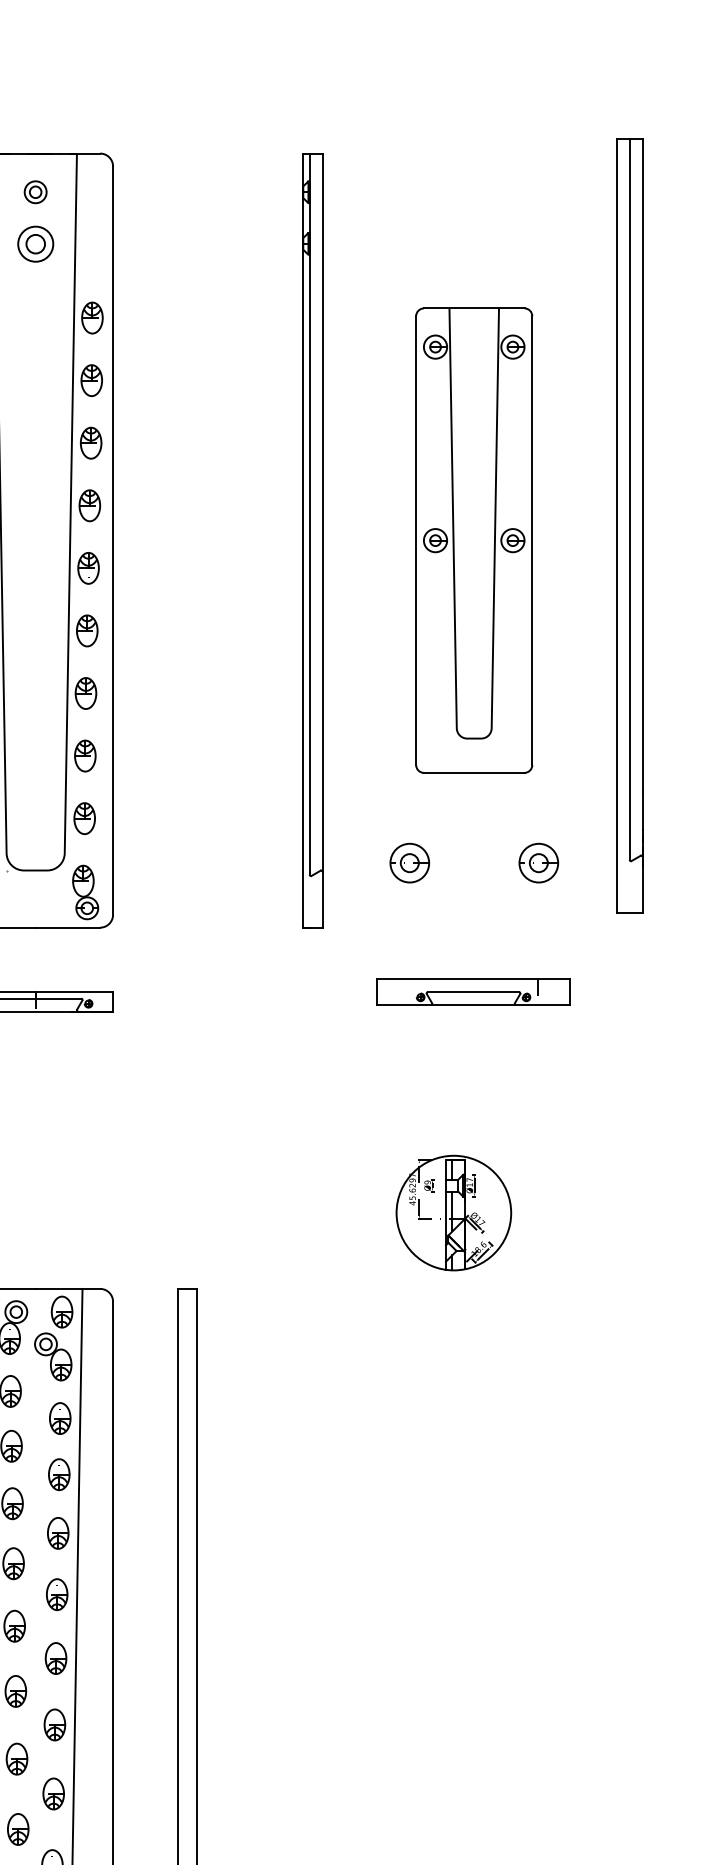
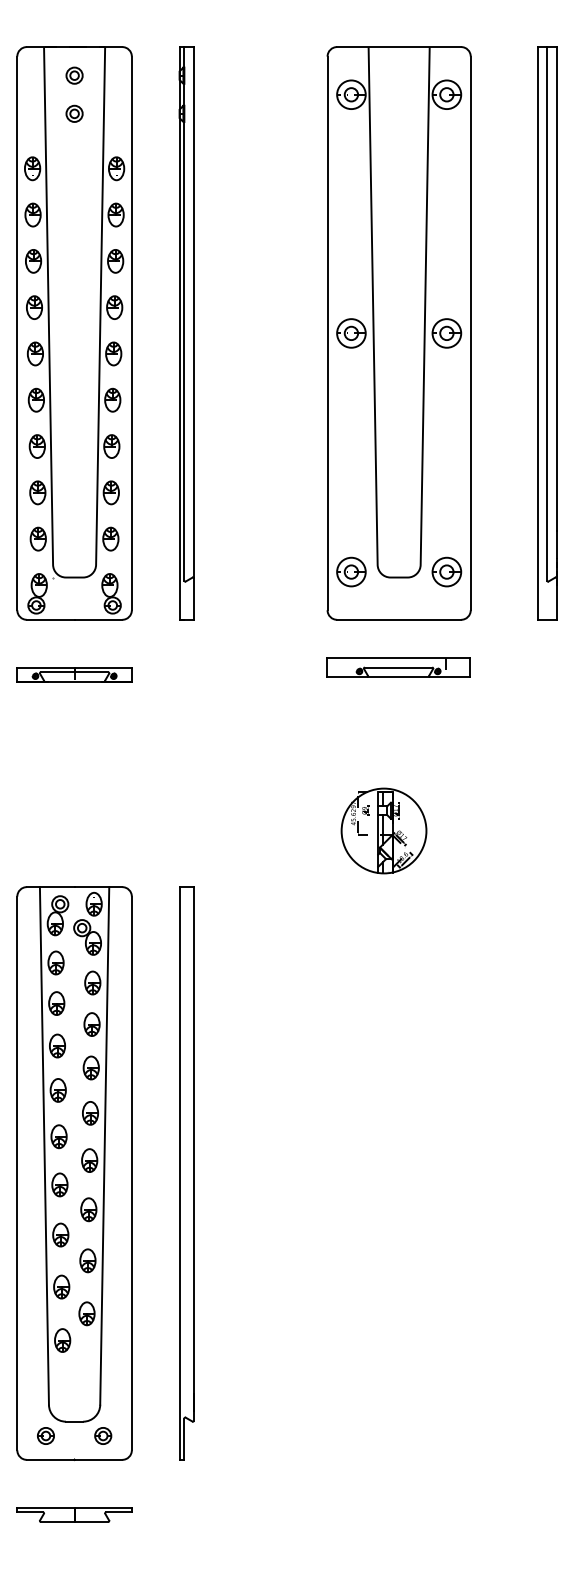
part: (35, 243) -> (74, 113), size x0.62
part: (630, 525) -> (547, 333), moved
part: (312, 540) -> (186, 333), moved
part: (473, 540) -> (398, 333), size x1.67

